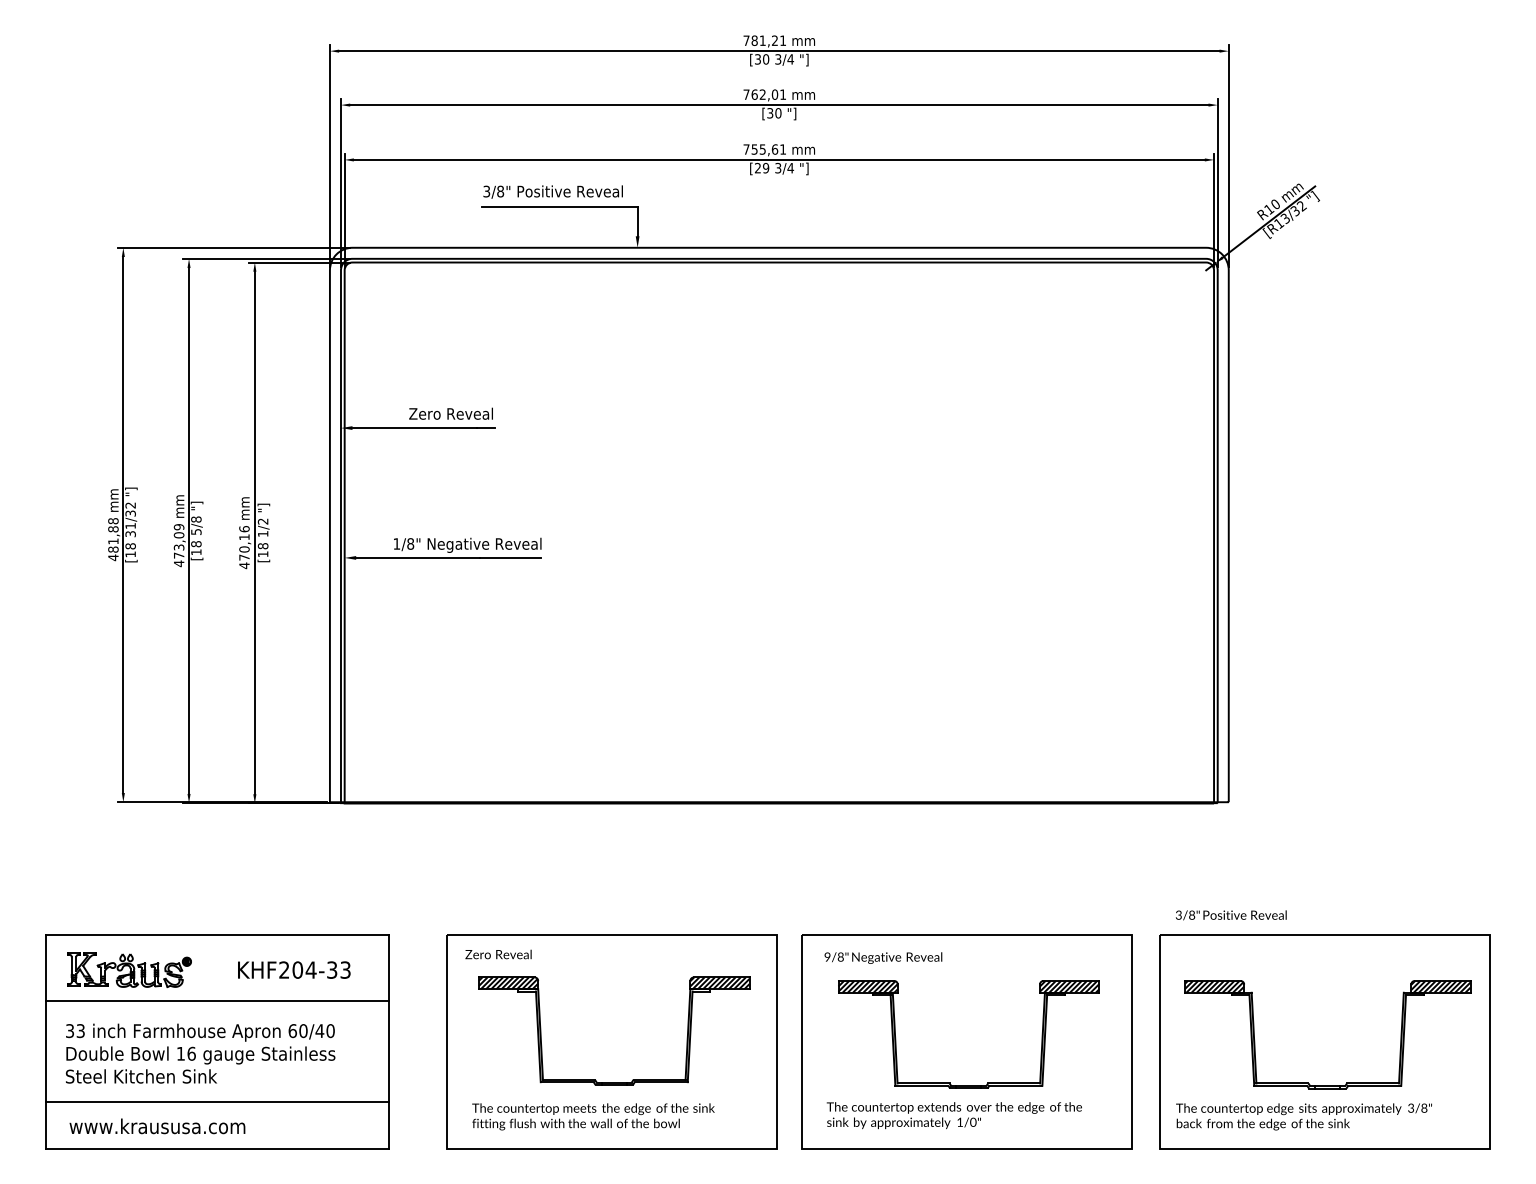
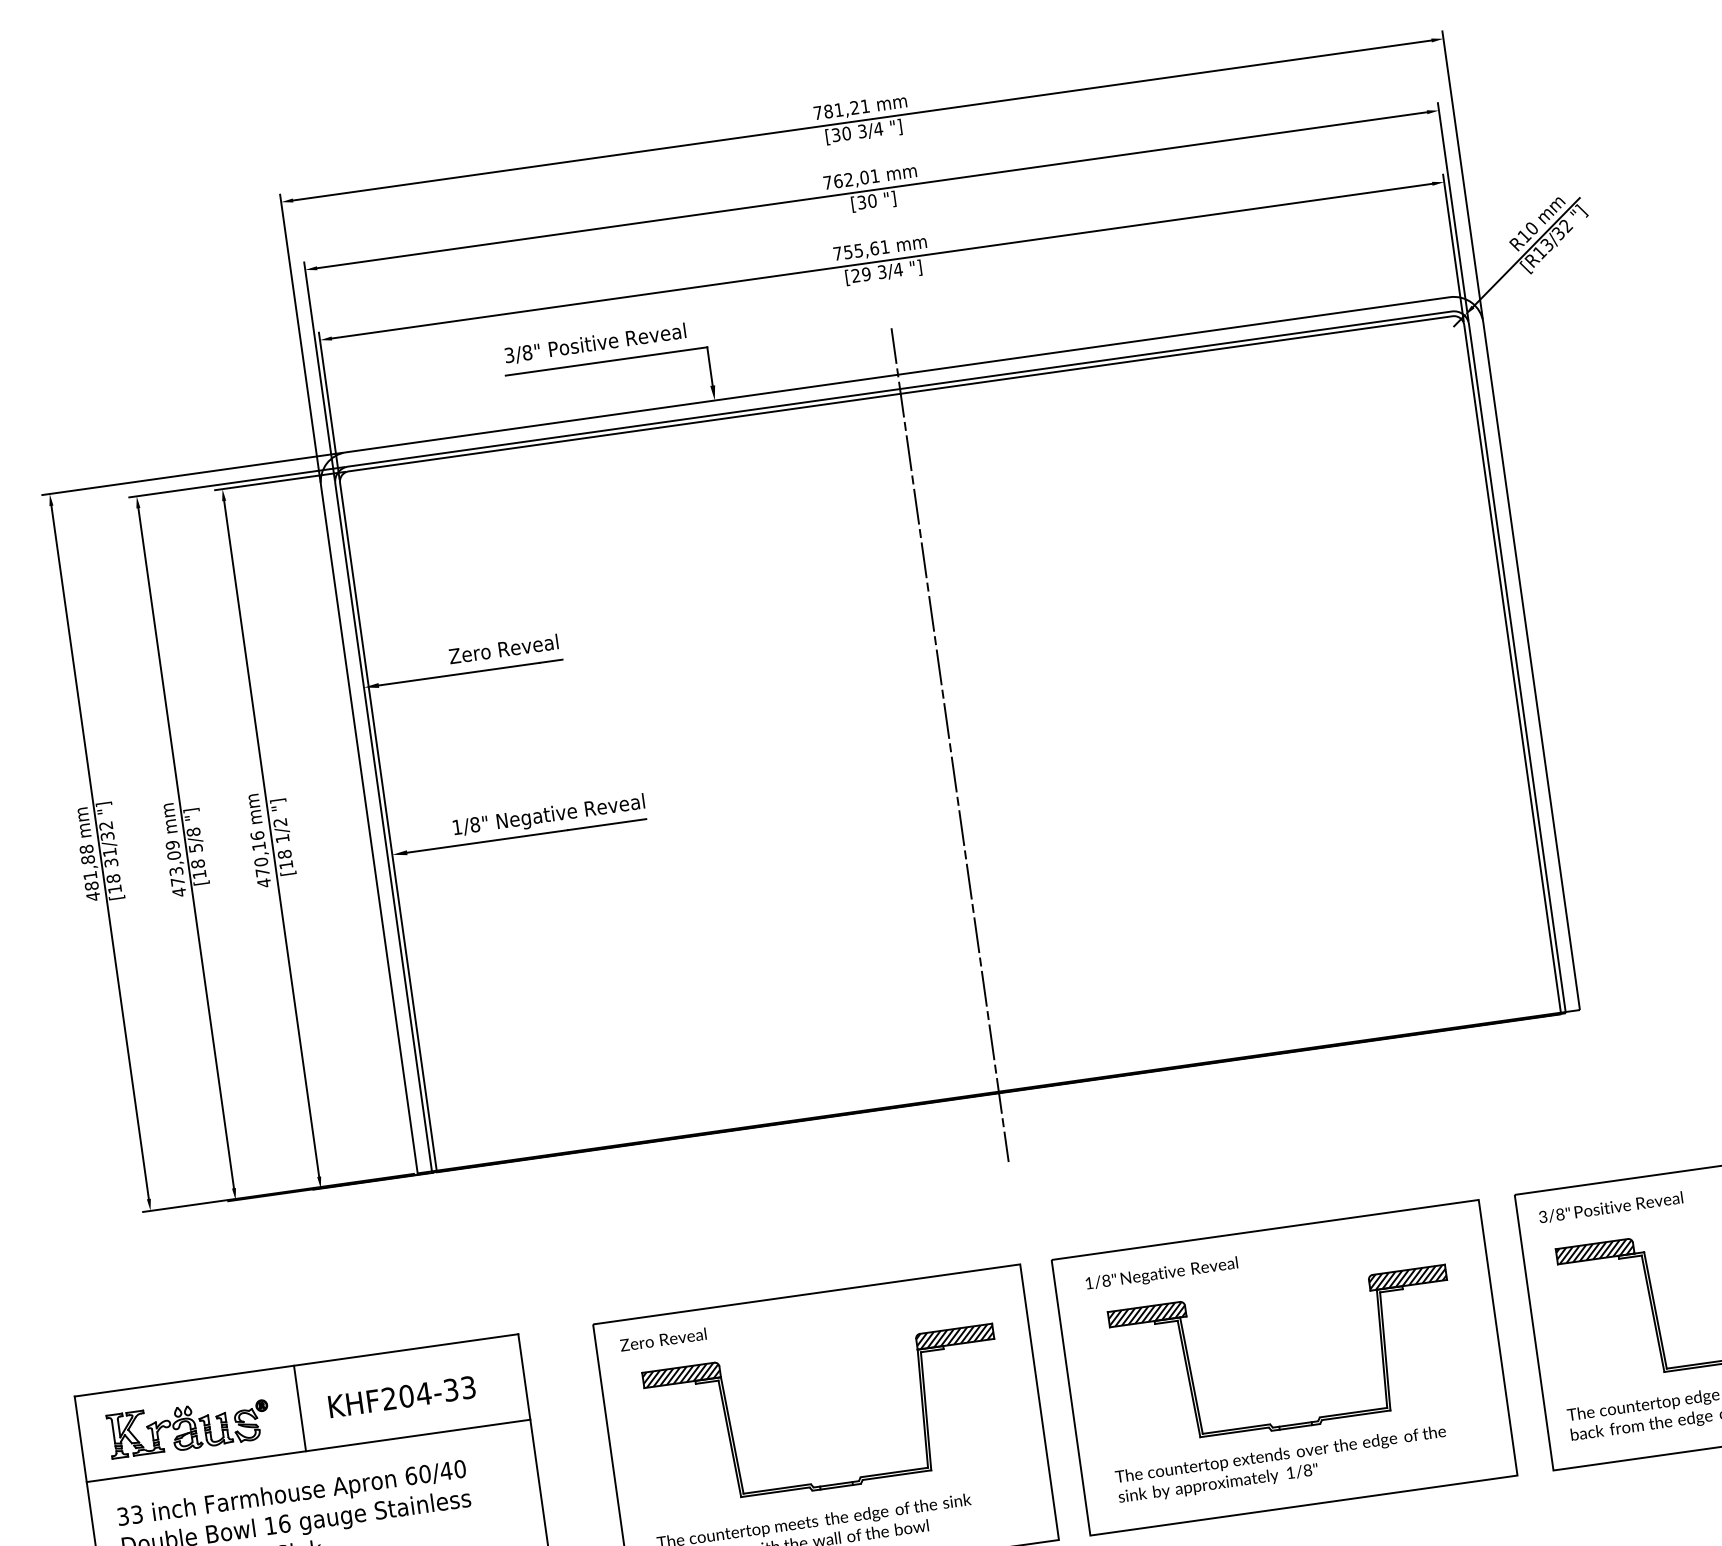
line: (779, 533) -> (950, 744), added
text: (1230, 915) -> (1610, 1207), moved
text: (827, 956) -> (1089, 1282), 9/8" -> 1/8"
line: (215, 967) -> (299, 1407), added
text: (973, 1123) -> (1308, 1471), 1/0" -> 1/8"

